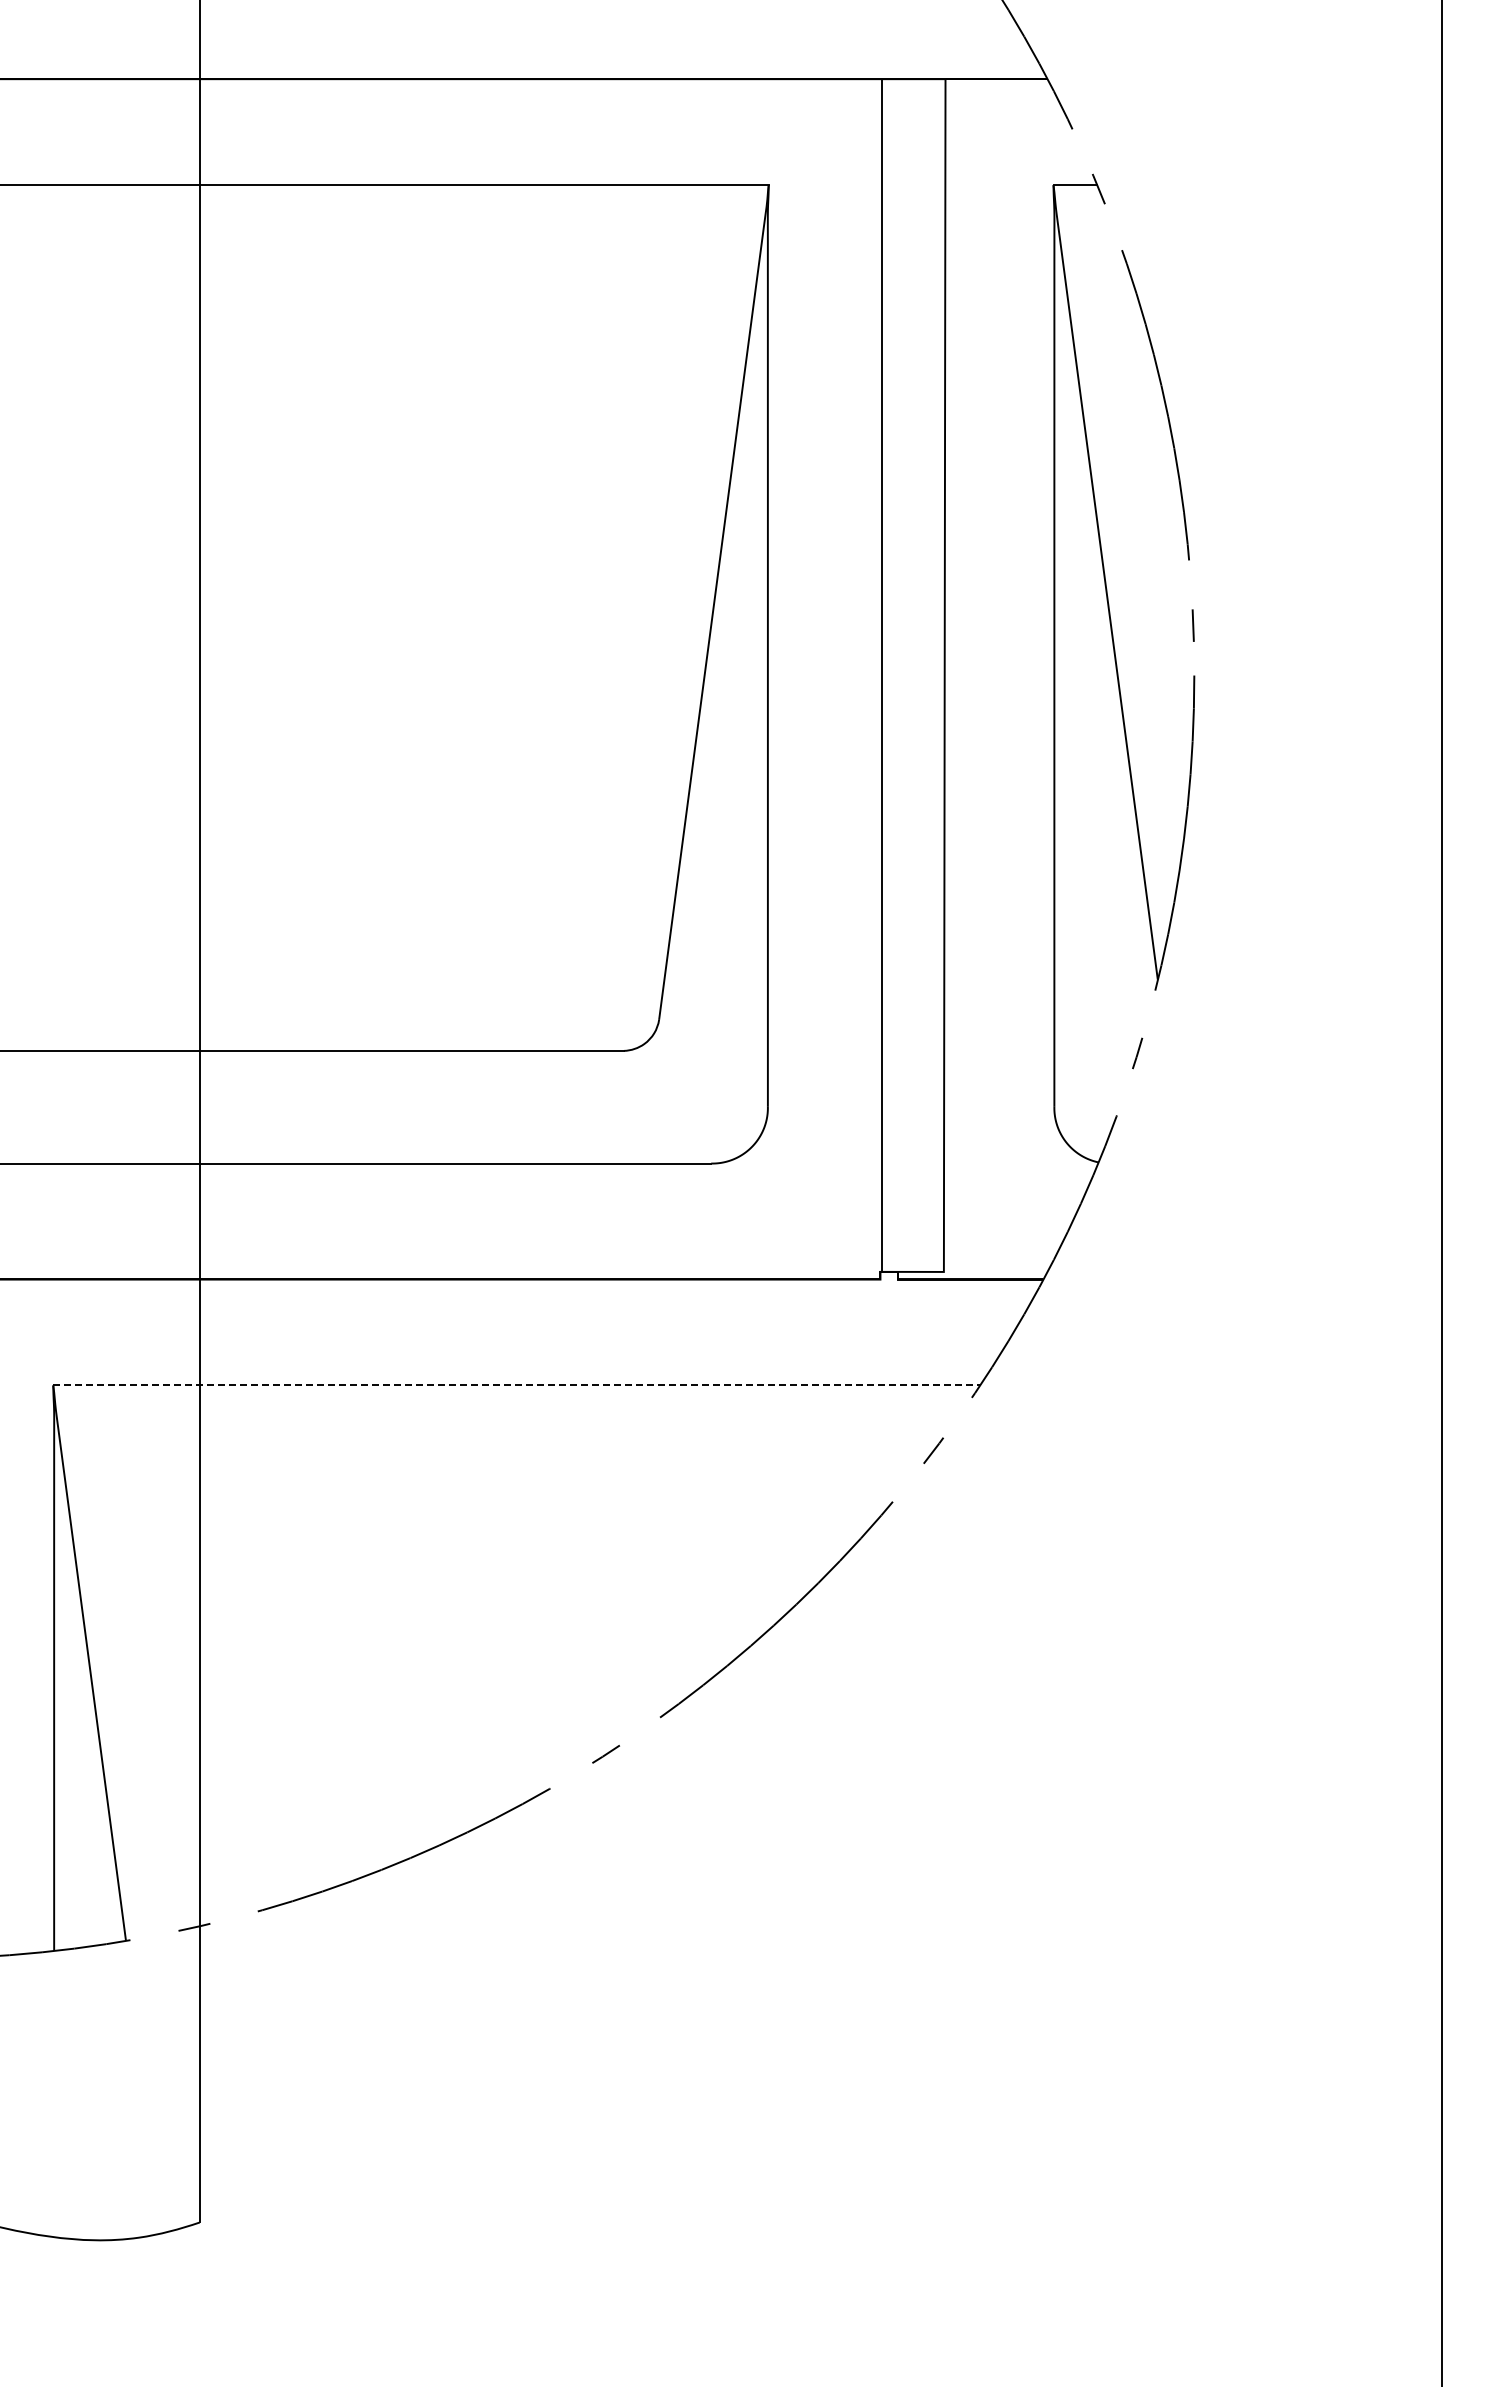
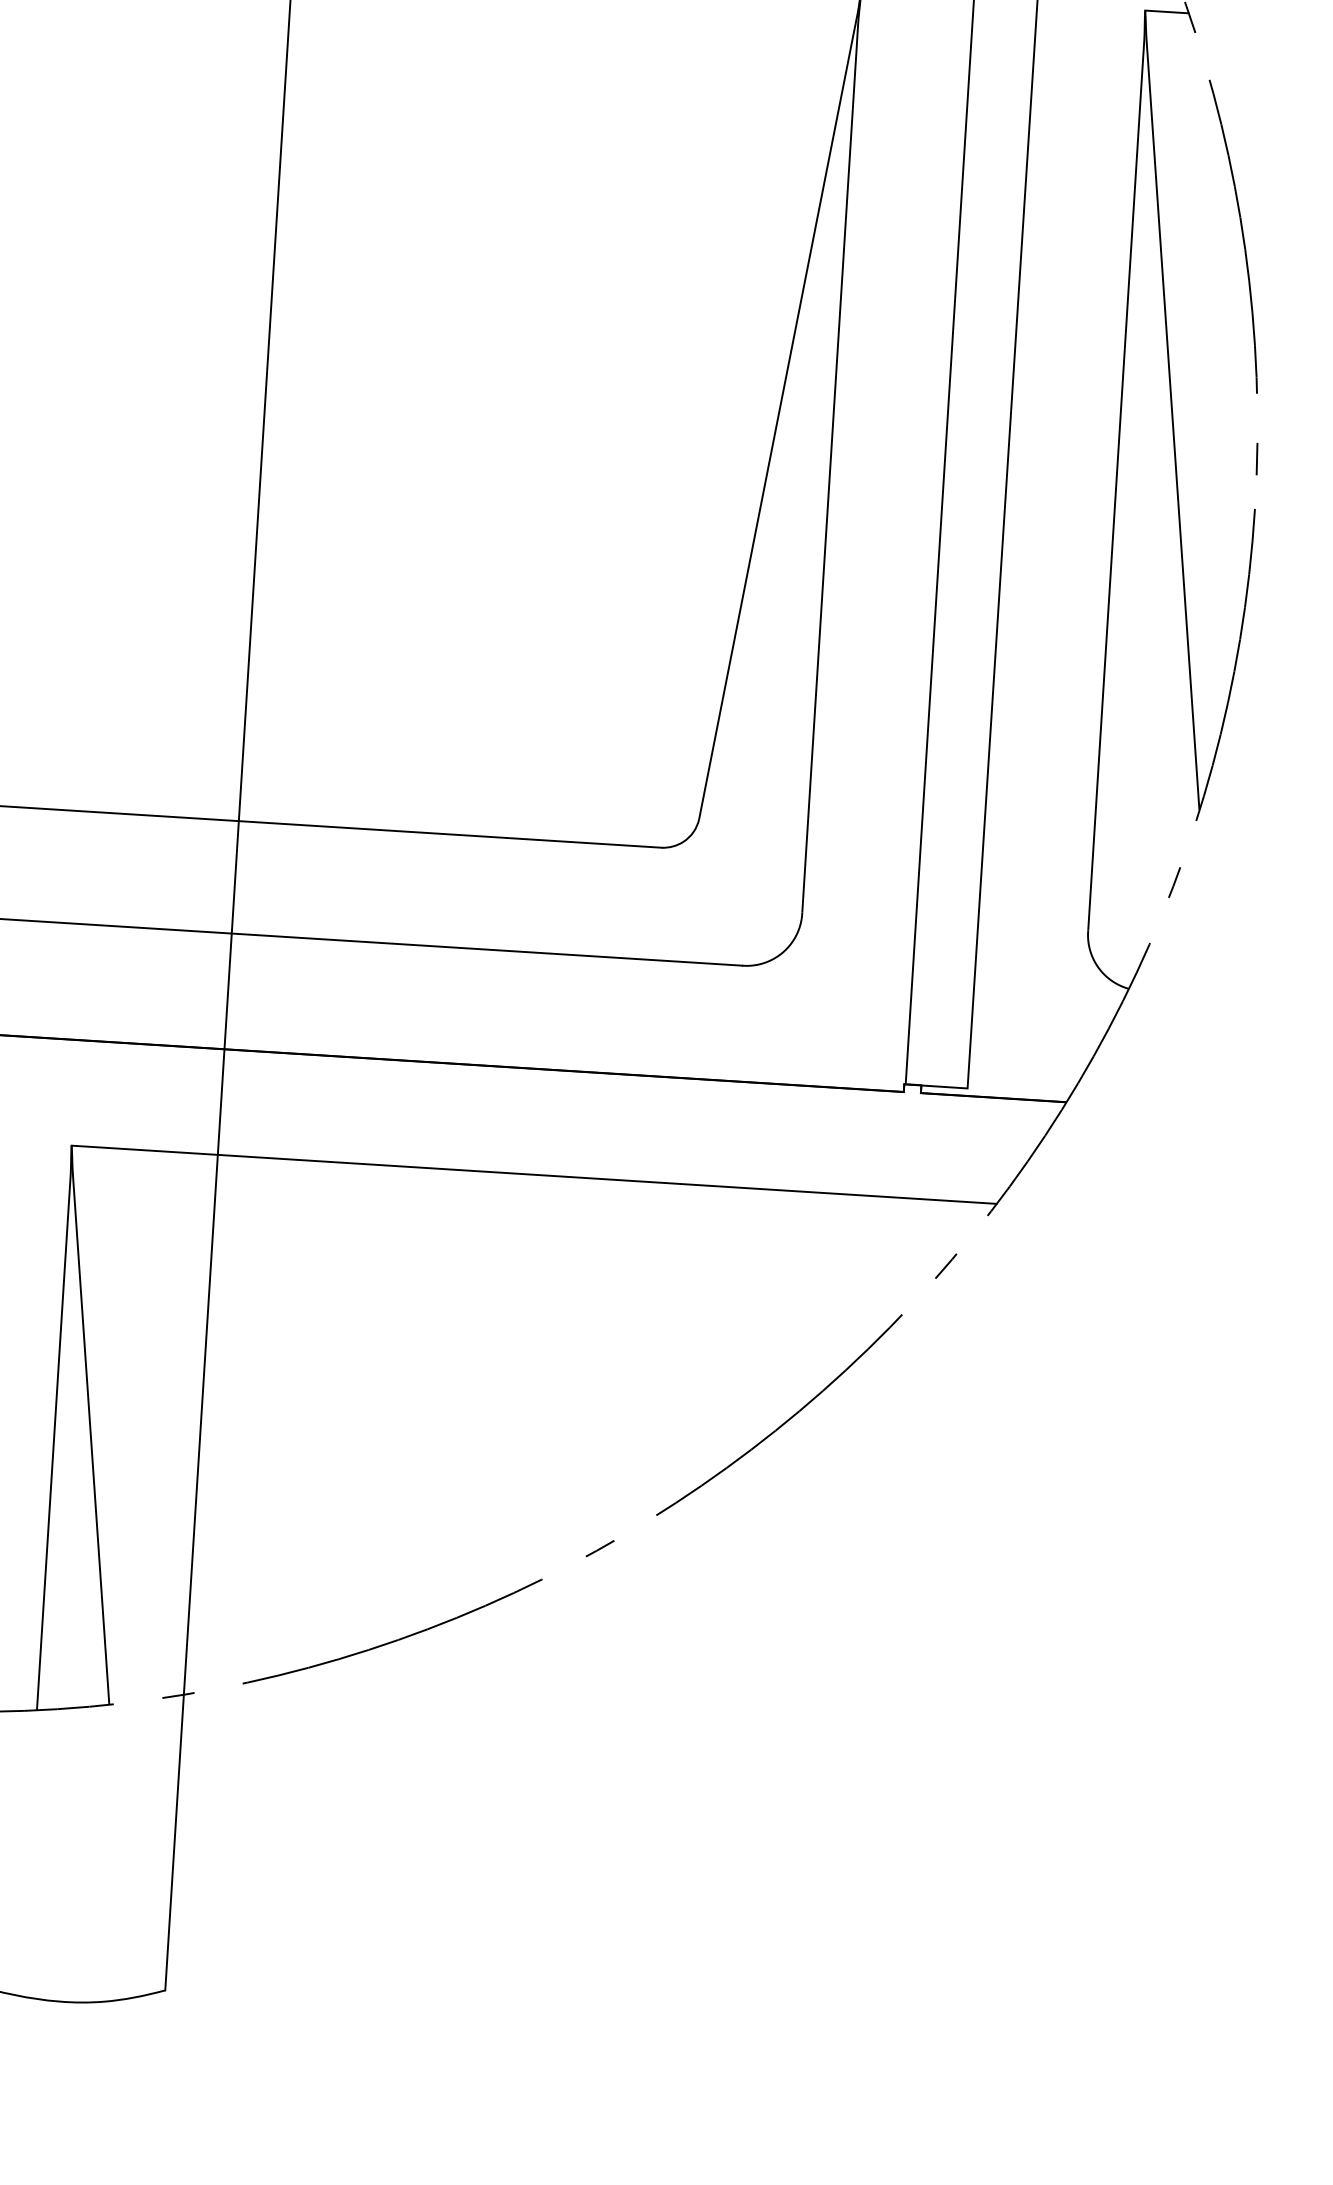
line: (517, 1385) -> (534, 1175), dashed -> solid

